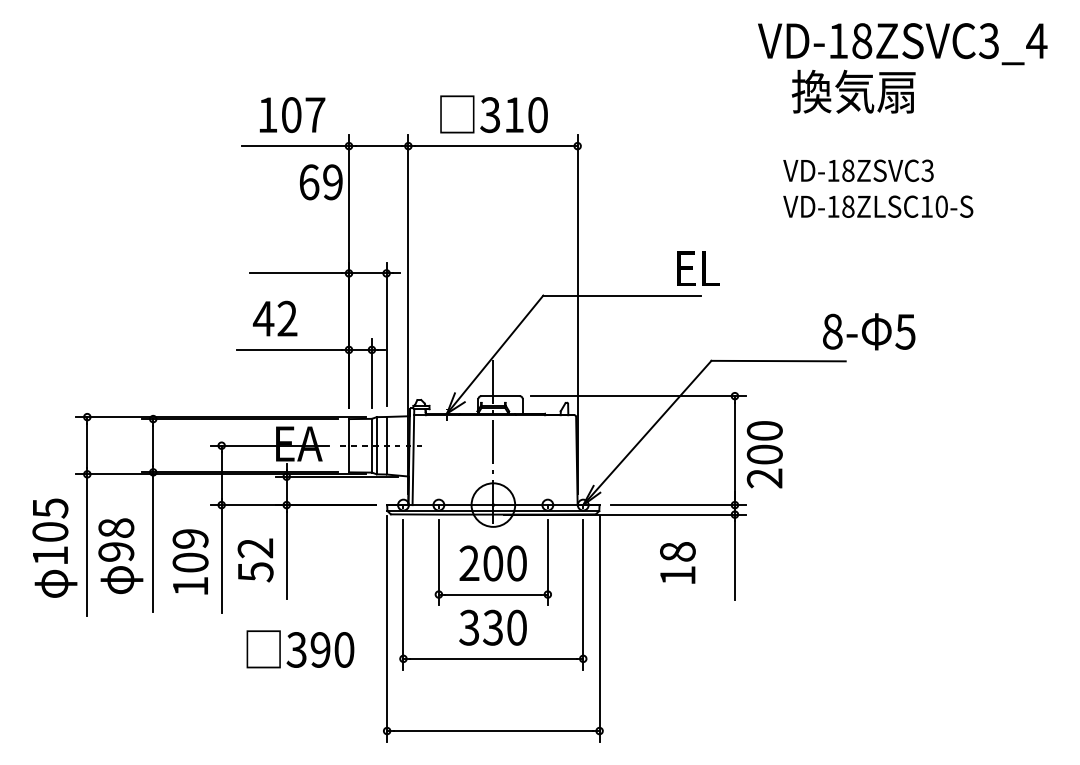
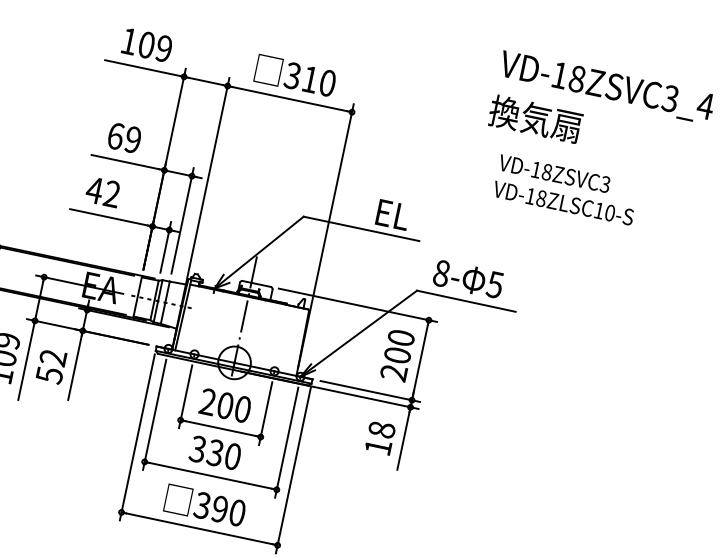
text: (853, 91) -> (535, 118), moved
text: (315, 115) -> (164, 49), 107 -> 109
text: (321, 182) -> (124, 138), moved
text: (698, 268) -> (393, 214), moved
text: (869, 331) -> (468, 279), moved
text: (764, 454) -> (397, 355), moved
text: (677, 562) -> (380, 437), moved
text: (300, 649) -> (205, 505), moved

